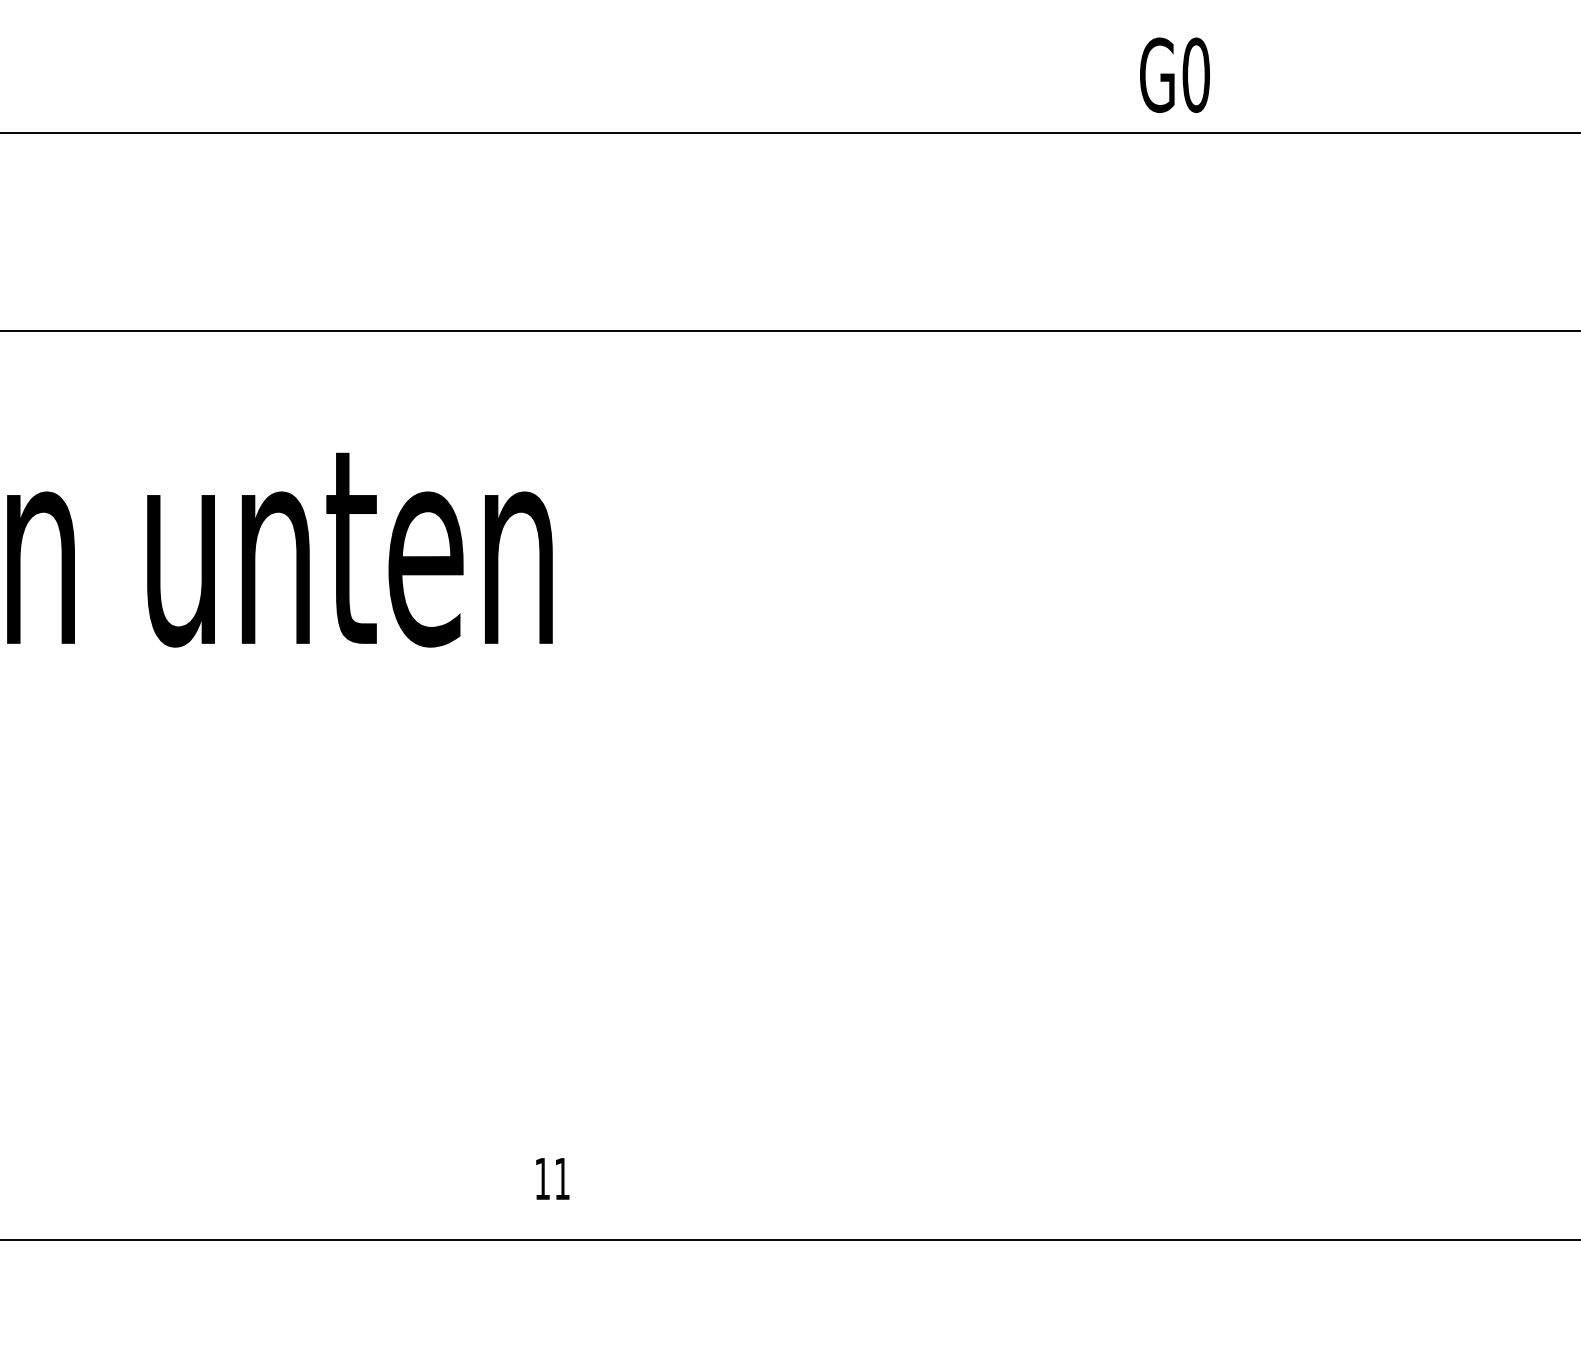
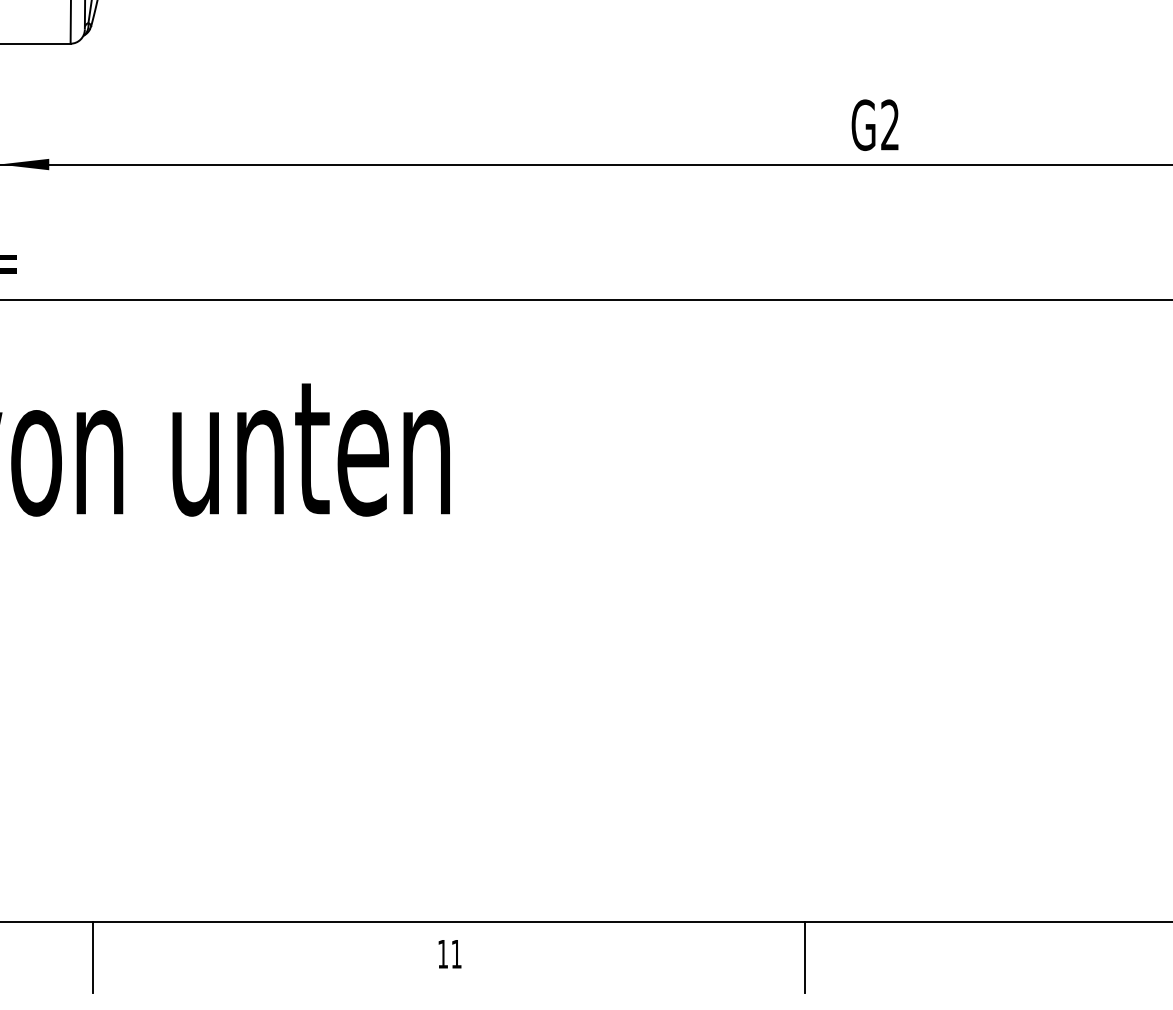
text: (1196, 74) -> (890, 124), G0 -> G2
text: (551, 1179) -> (449, 954), moved
line: (30, 1291) -> (92, 957), added
line: (1070, 1291) -> (804, 957), added

